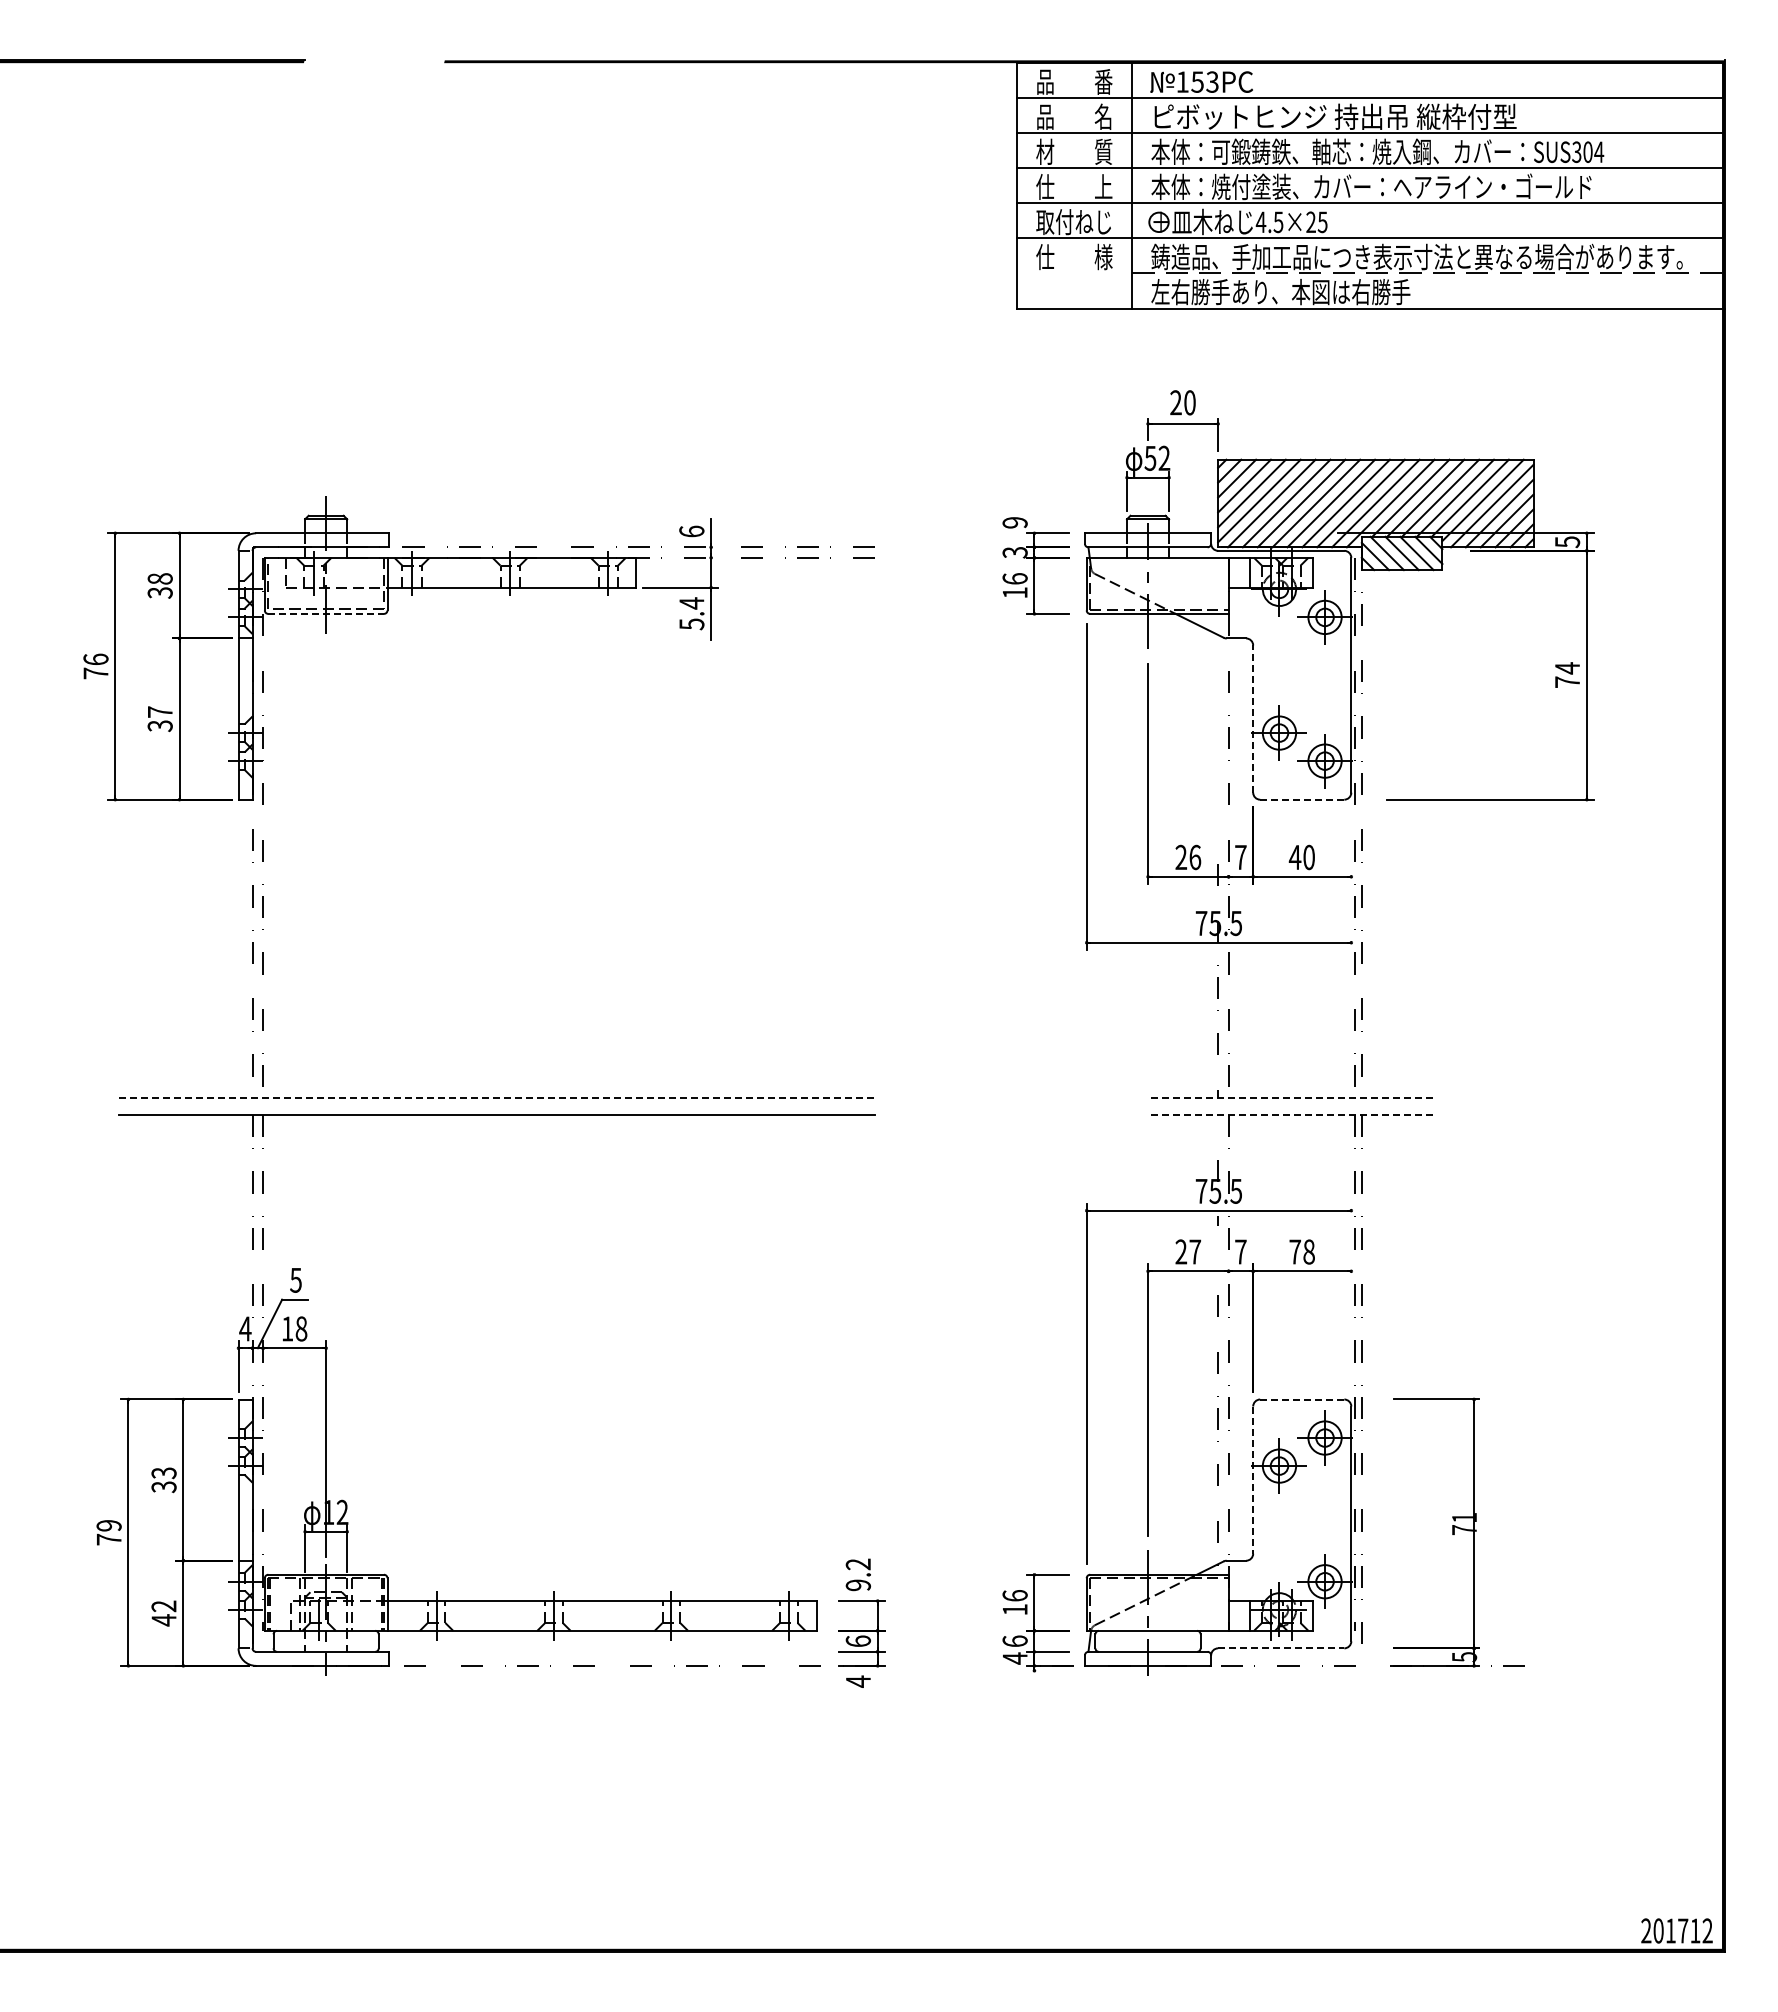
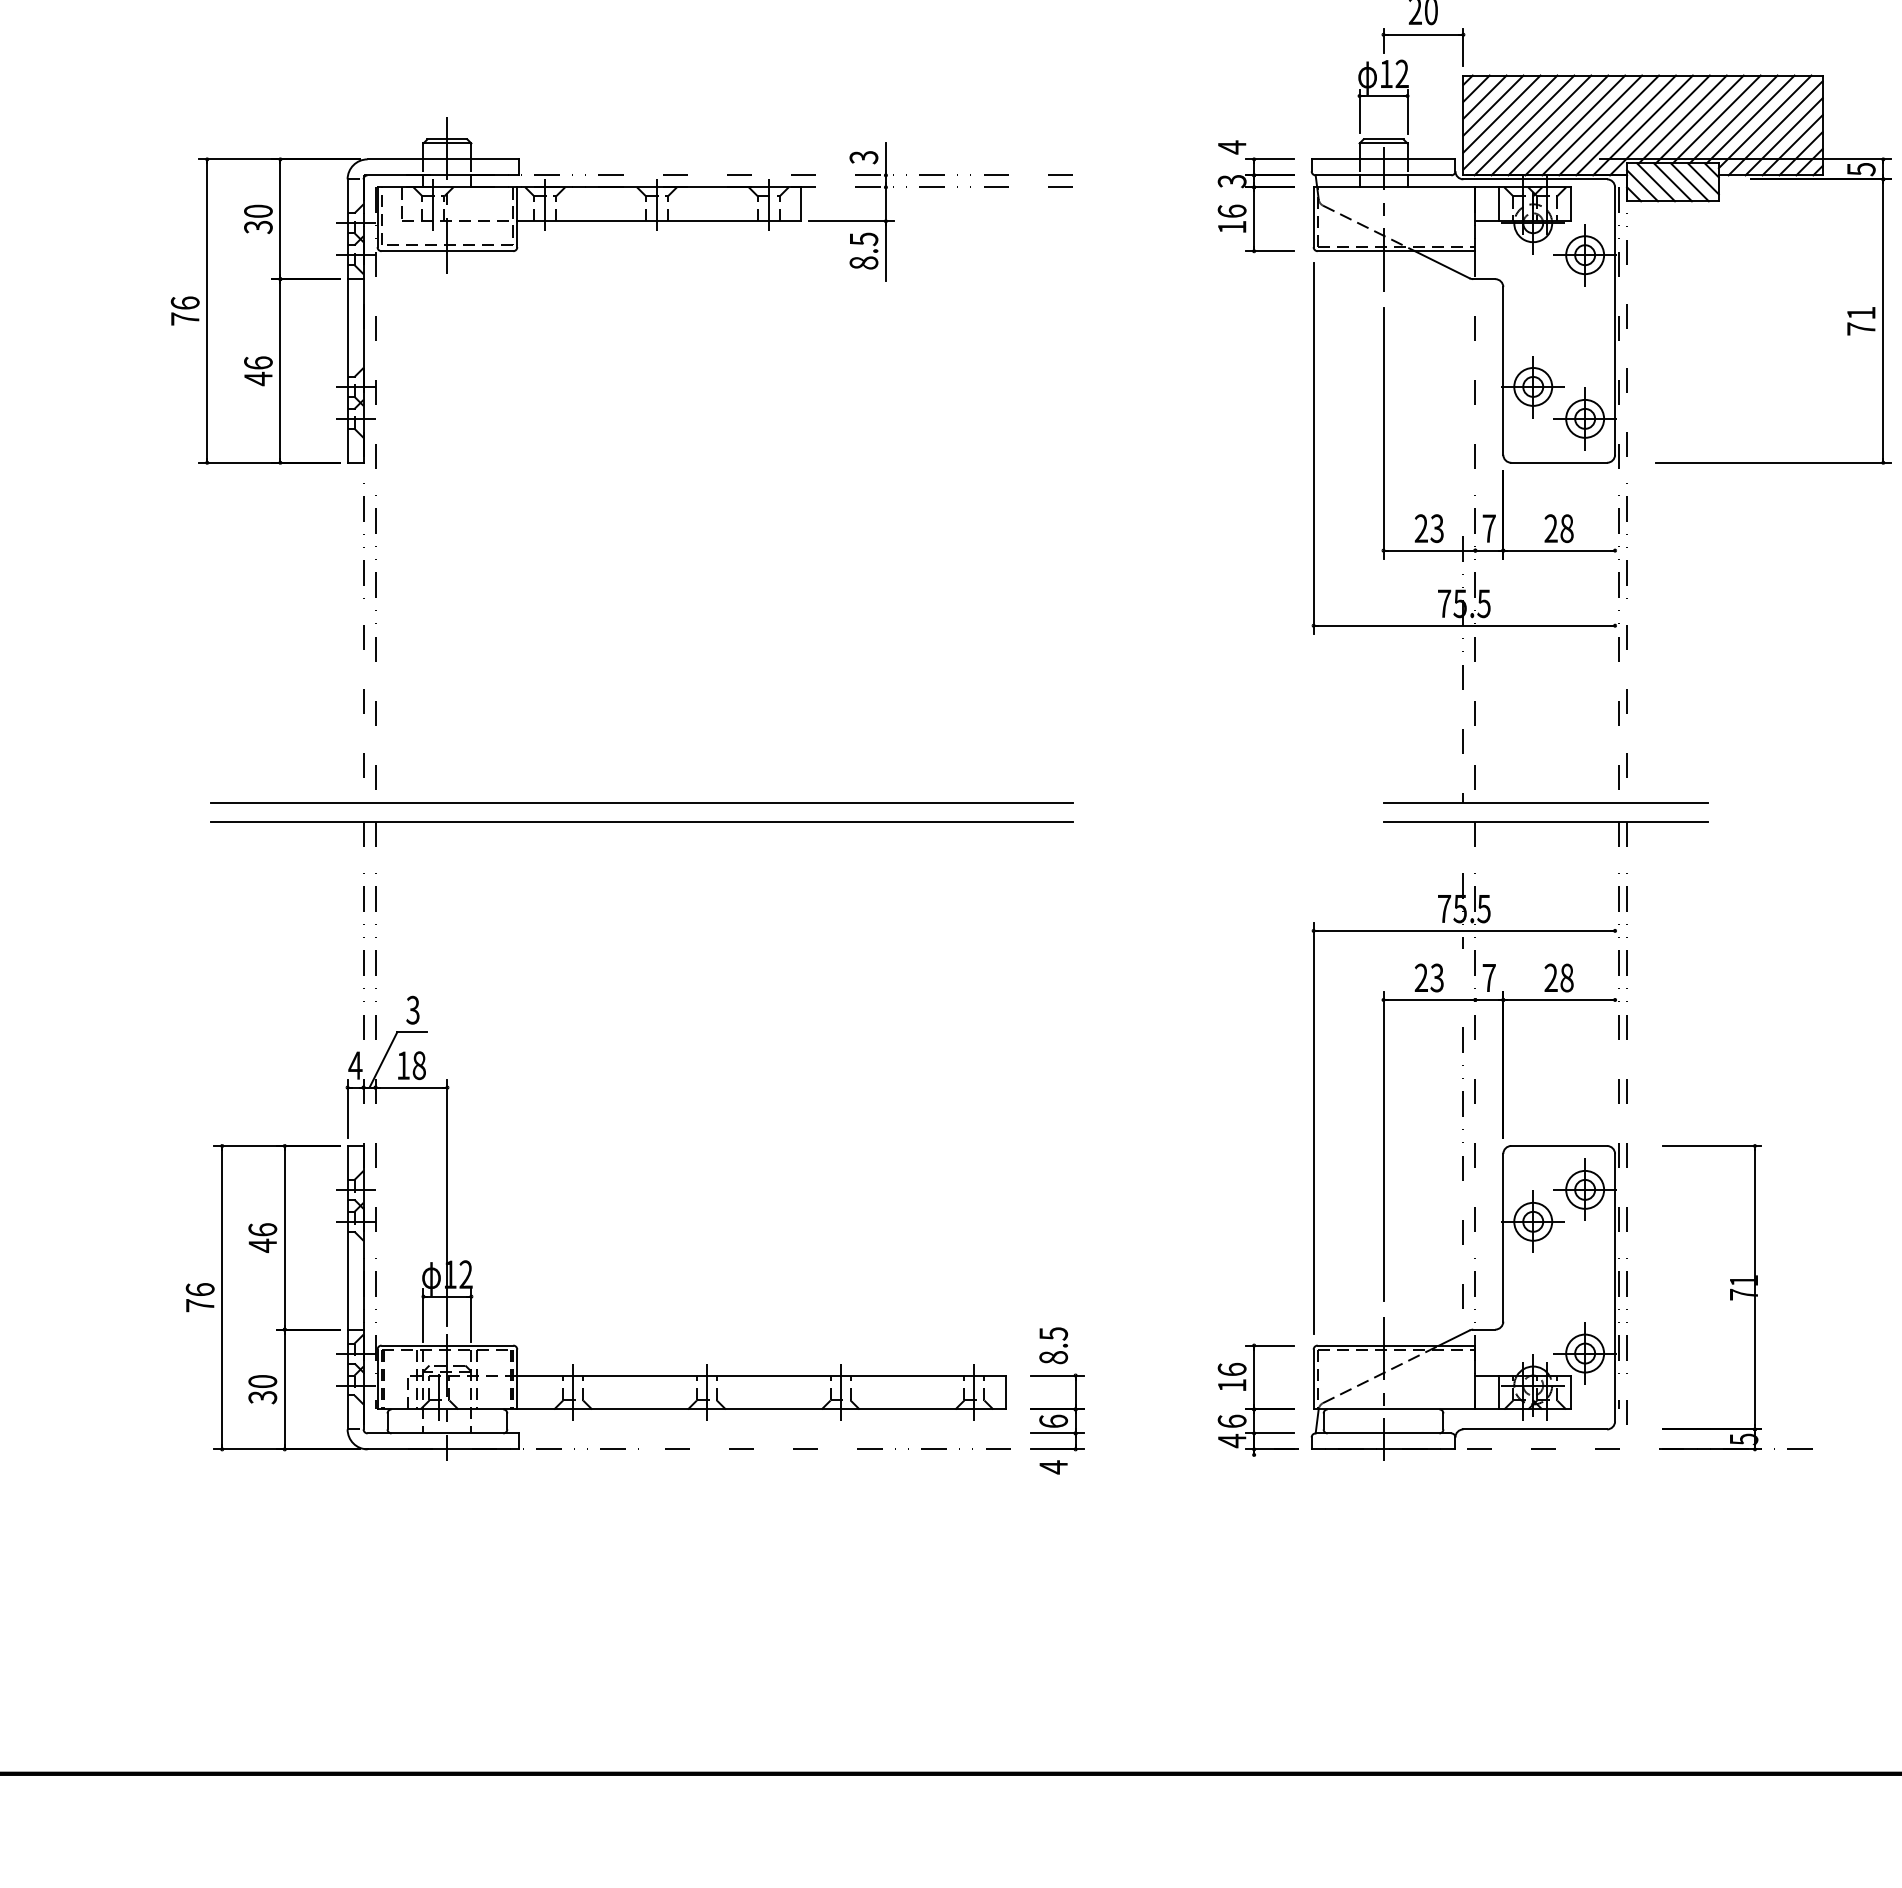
text: (1150, 458) -> (1386, 74), 52 -> 12
text: (1014, 522) -> (1231, 147), 9 -> 4
text: (691, 531) -> (863, 157), 6 -> 3
text: (160, 578) -> (258, 210), 38 -> 30
line: (326, 613) -> (447, 250), dashed -> solid
text: (691, 613) -> (863, 250), 5.4 -> 8.5
text: (1567, 668) -> (1861, 313), 74 -> 71
text: (159, 719) -> (257, 371), 37 -> 46
line: (1253, 719) -> (1503, 371), dashed -> solid
line: (1302, 799) -> (1559, 462), dashed -> solid
text: (1301, 856) -> (1558, 527), 40 -> 28
text: (1195, 857) -> (1437, 528), 26 -> 23
line: (497, 1098) -> (642, 803), dashed -> solid
line: (1290, 1098) -> (1545, 803), dashed -> solid
line: (1290, 1115) -> (1545, 822), dashed -> solid
text: (1195, 1251) -> (1437, 977), 27 -> 23
text: (1294, 1251) -> (1550, 977), 78 -> 28
text: (295, 1279) -> (412, 1009), 5 -> 3
line: (1302, 1399) -> (1559, 1145), dashed -> solid
text: (163, 1480) -> (262, 1238), 33 -> 46
line: (1253, 1480) -> (1503, 1238), dashed -> solid
text: (108, 1525) -> (199, 1289), 79 -> 76
text: (858, 1574) -> (1053, 1345), 9.2 -> 8.5
text: (163, 1613) -> (262, 1389), 42 -> 30
line: (1281, 1648) -> (1535, 1429), dashed -> solid

